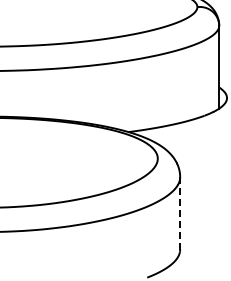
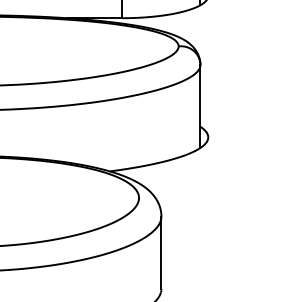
line: (180, 213) -> (161, 252), dashed -> solid

